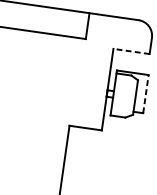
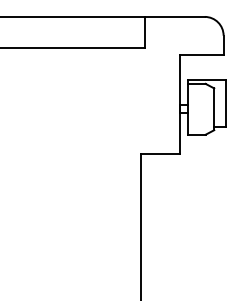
line: (131, 51) -> (201, 55), dashed -> solid
line: (145, 93) -> (225, 102), dashed -> solid

